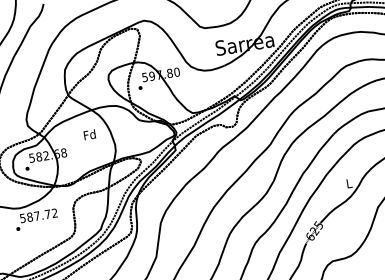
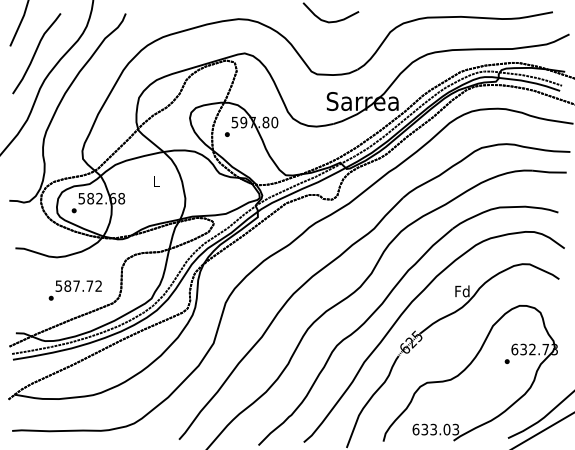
text: (89, 134) -> (156, 181), Fd -> L
text: (349, 183) -> (462, 291), L -> Fd
text: (35, 219) -> (74, 290), moved

